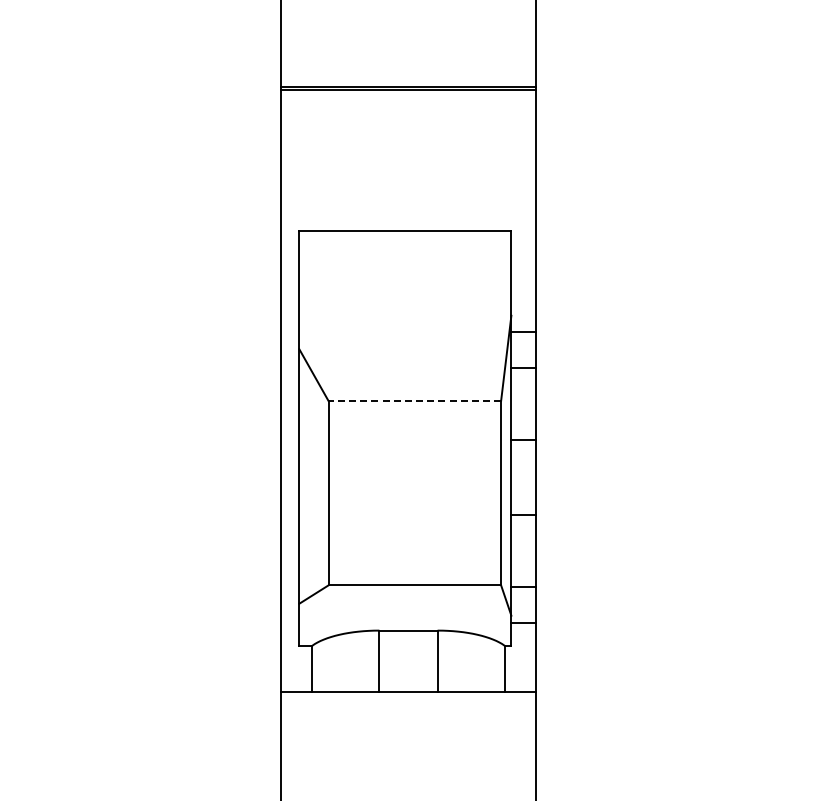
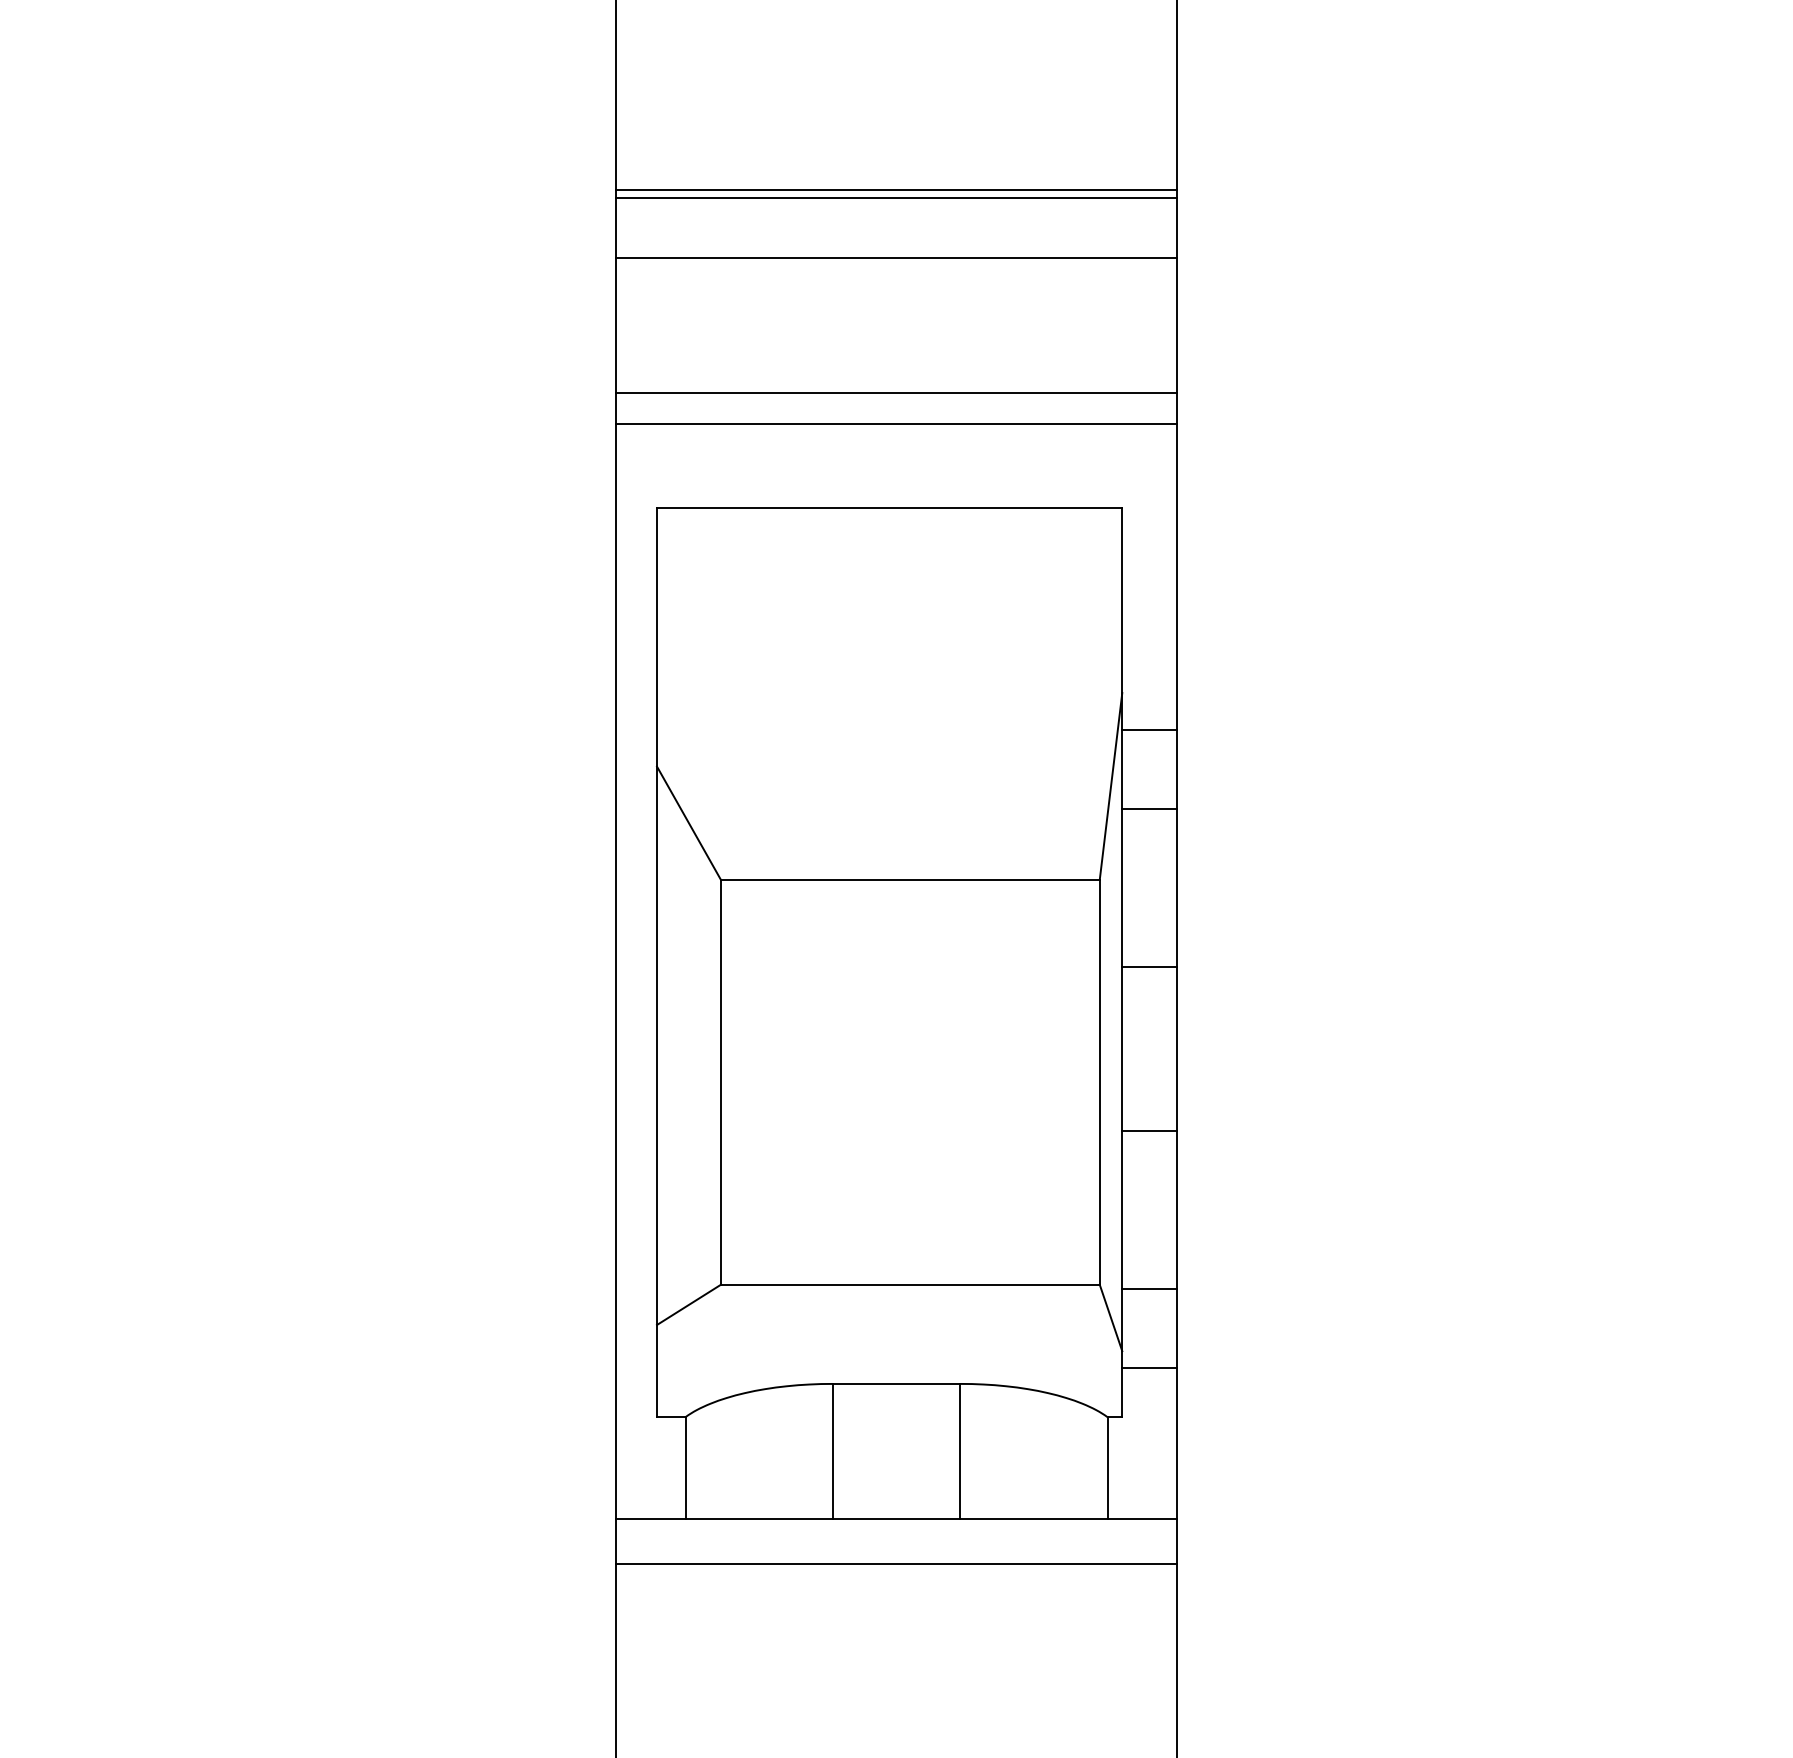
line: (408, 117) -> (896, 258), added
line: (408, 179) -> (896, 394), added
line: (408, 193) -> (896, 424), added
line: (414, 400) -> (909, 879), dashed -> solid
line: (408, 712) -> (896, 1563), added

